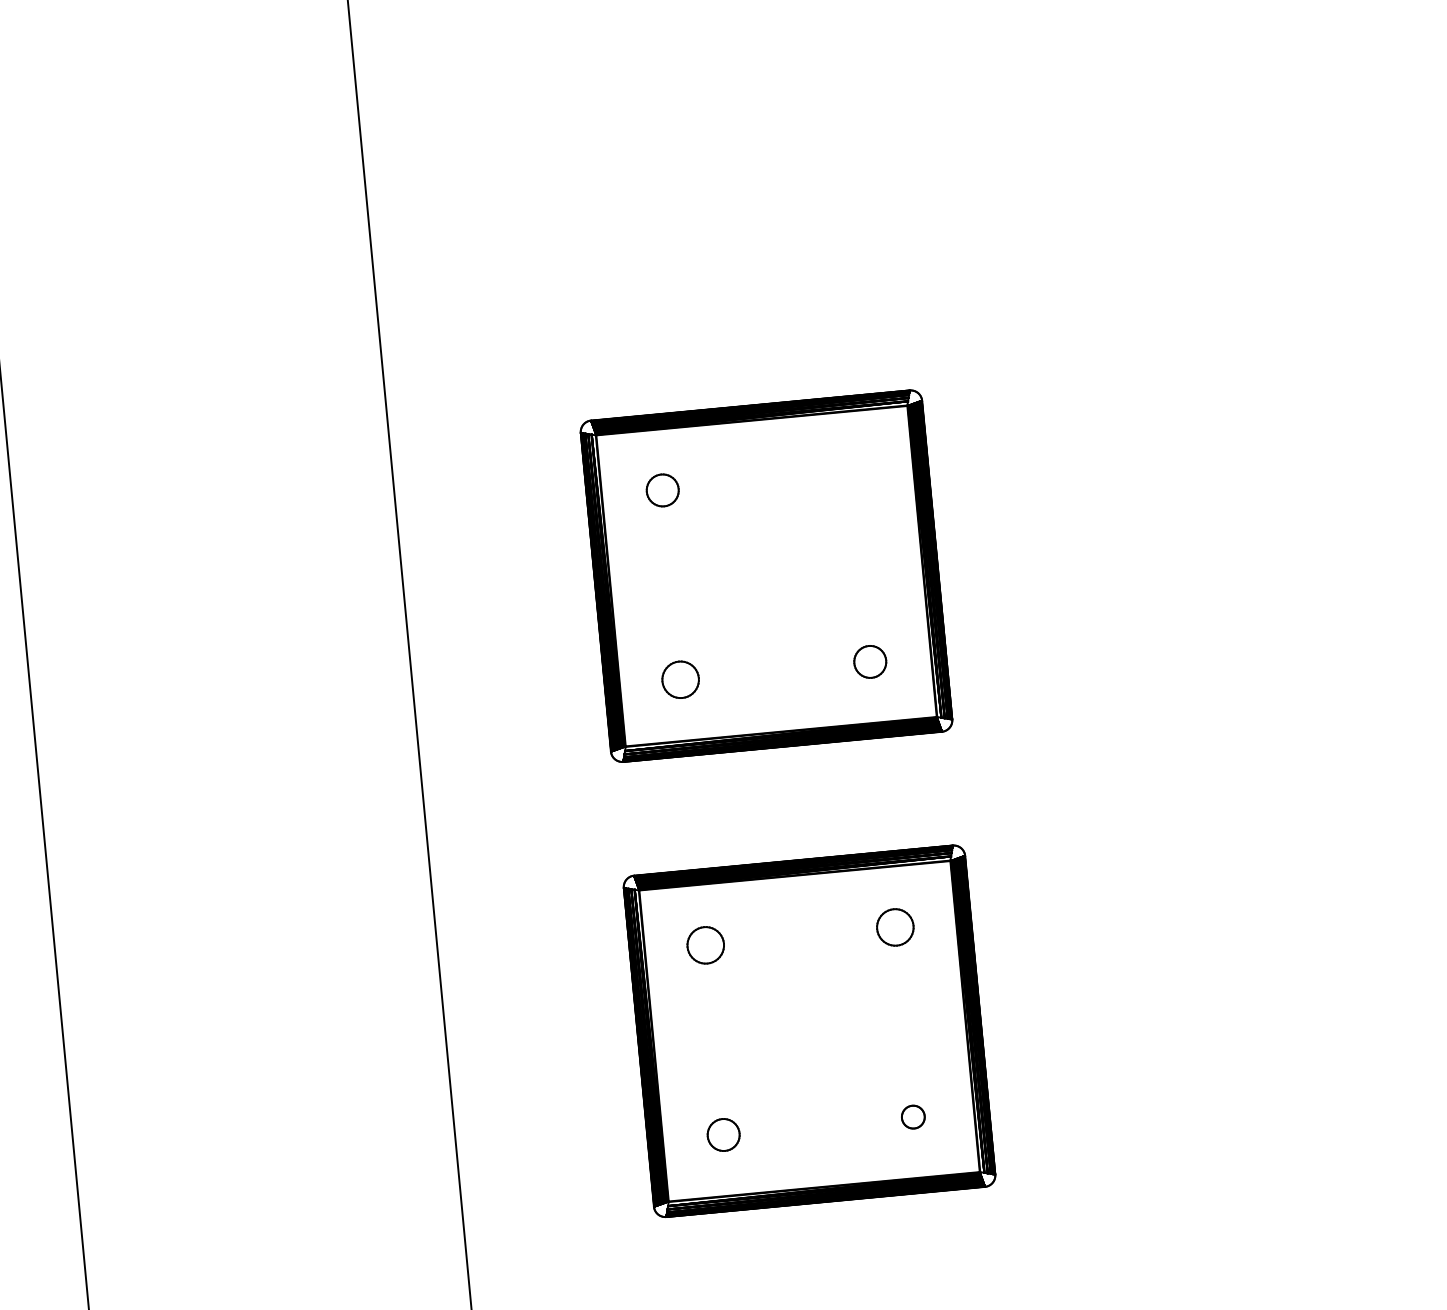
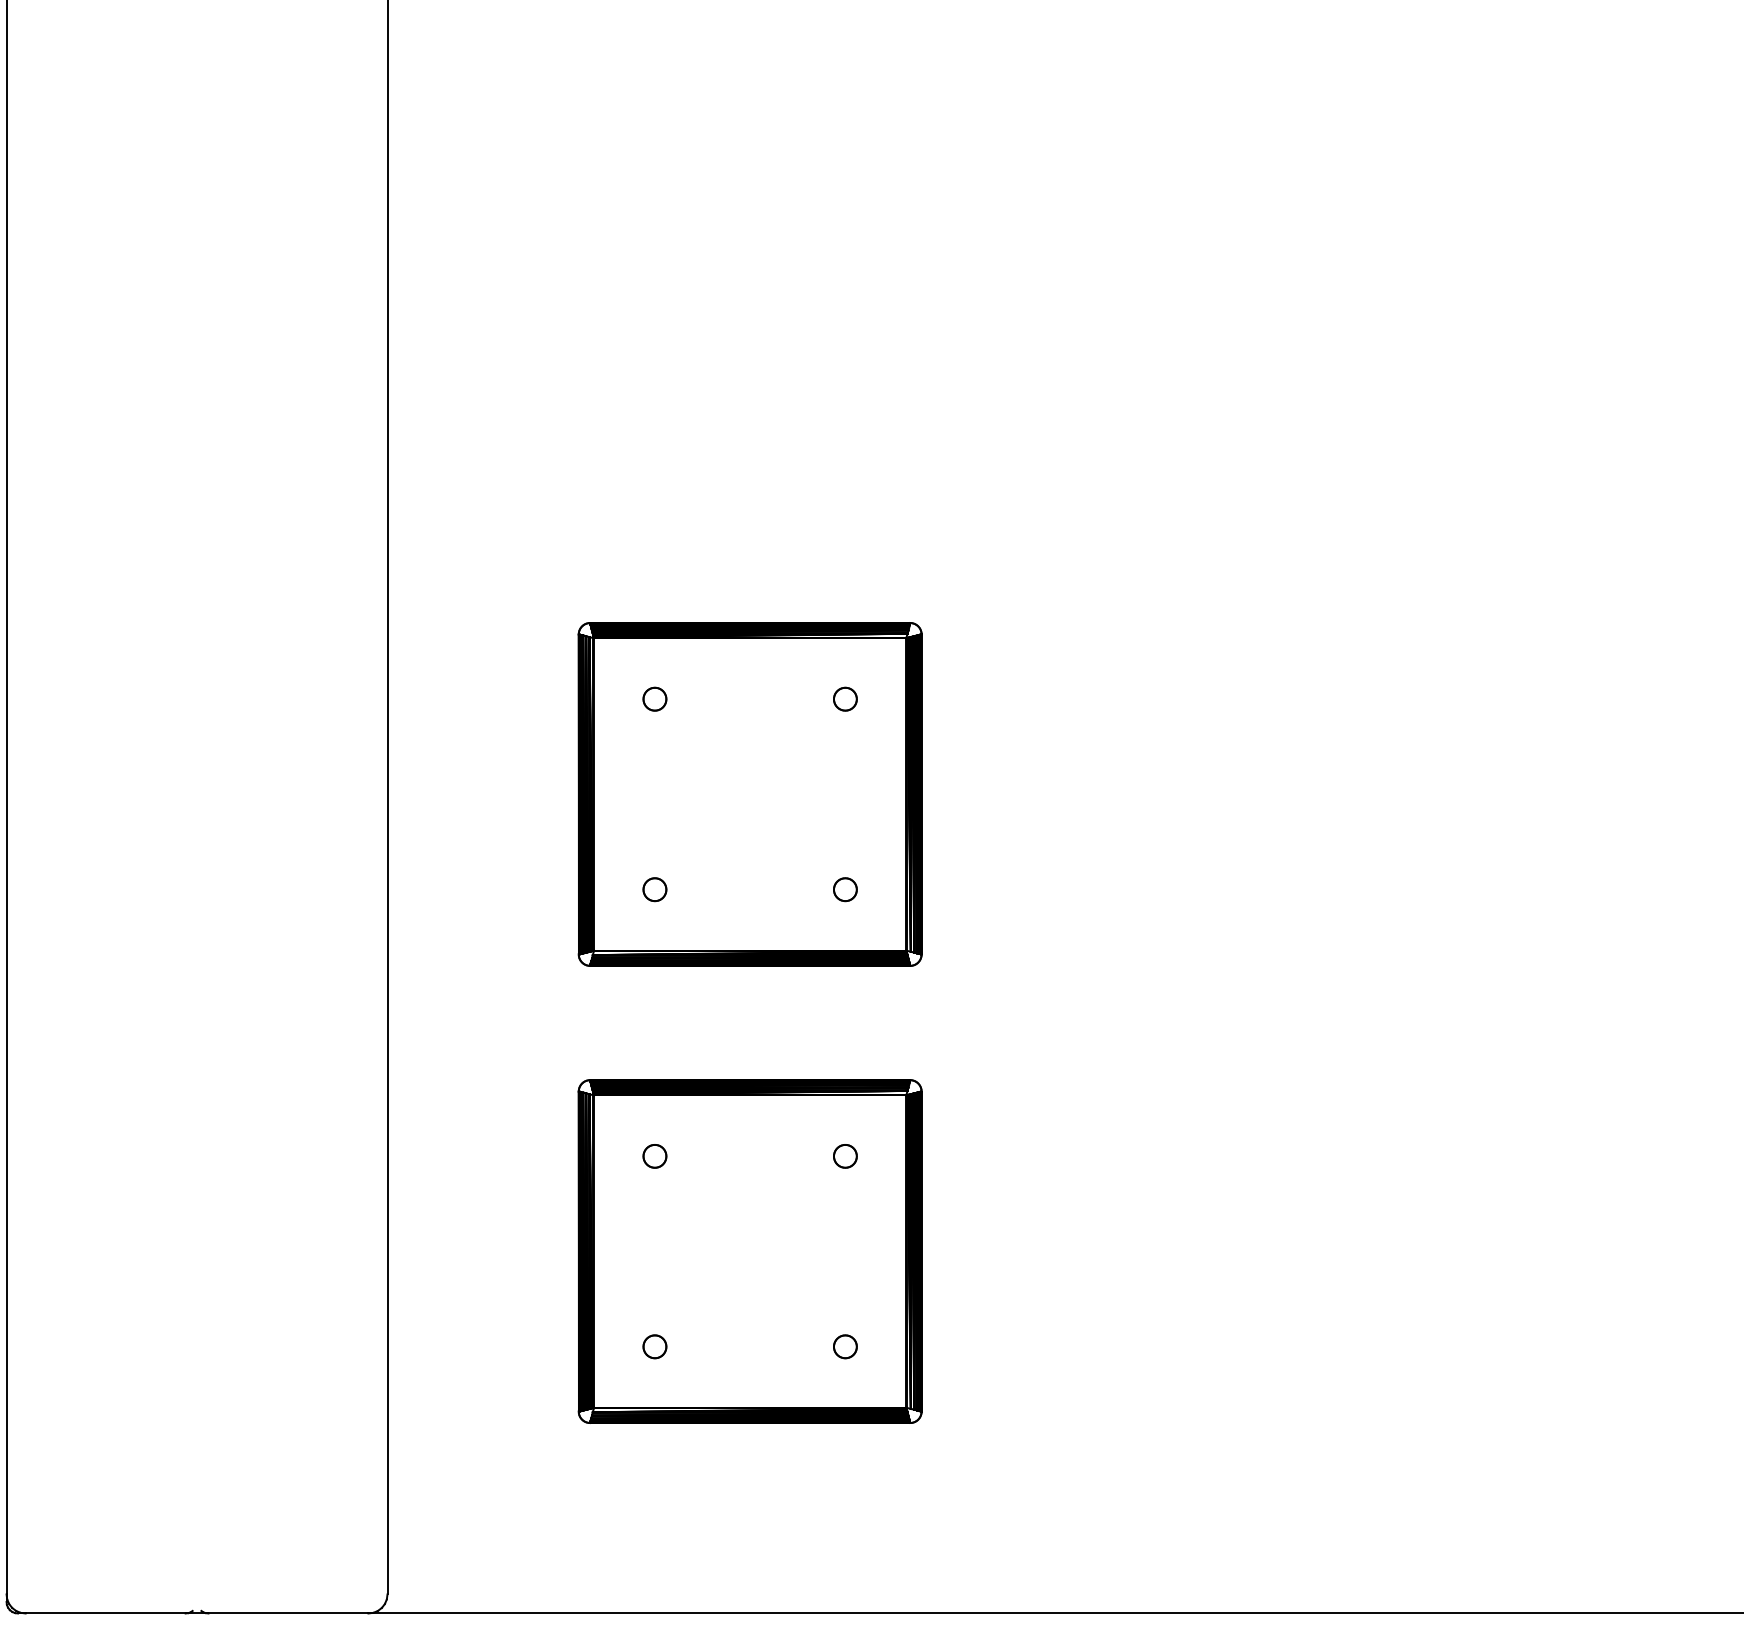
part: (852, 471) -> (845, 698), added
part: (662, 489) -> (654, 698), size x0.71
part: (870, 661) -> (845, 889), size x0.71
part: (680, 679) -> (654, 889), size x0.62
part: (895, 927) -> (845, 1156), size x0.62
part: (705, 945) -> (654, 1156), size x0.62
part: (723, 1134) -> (654, 1346), size x0.71

